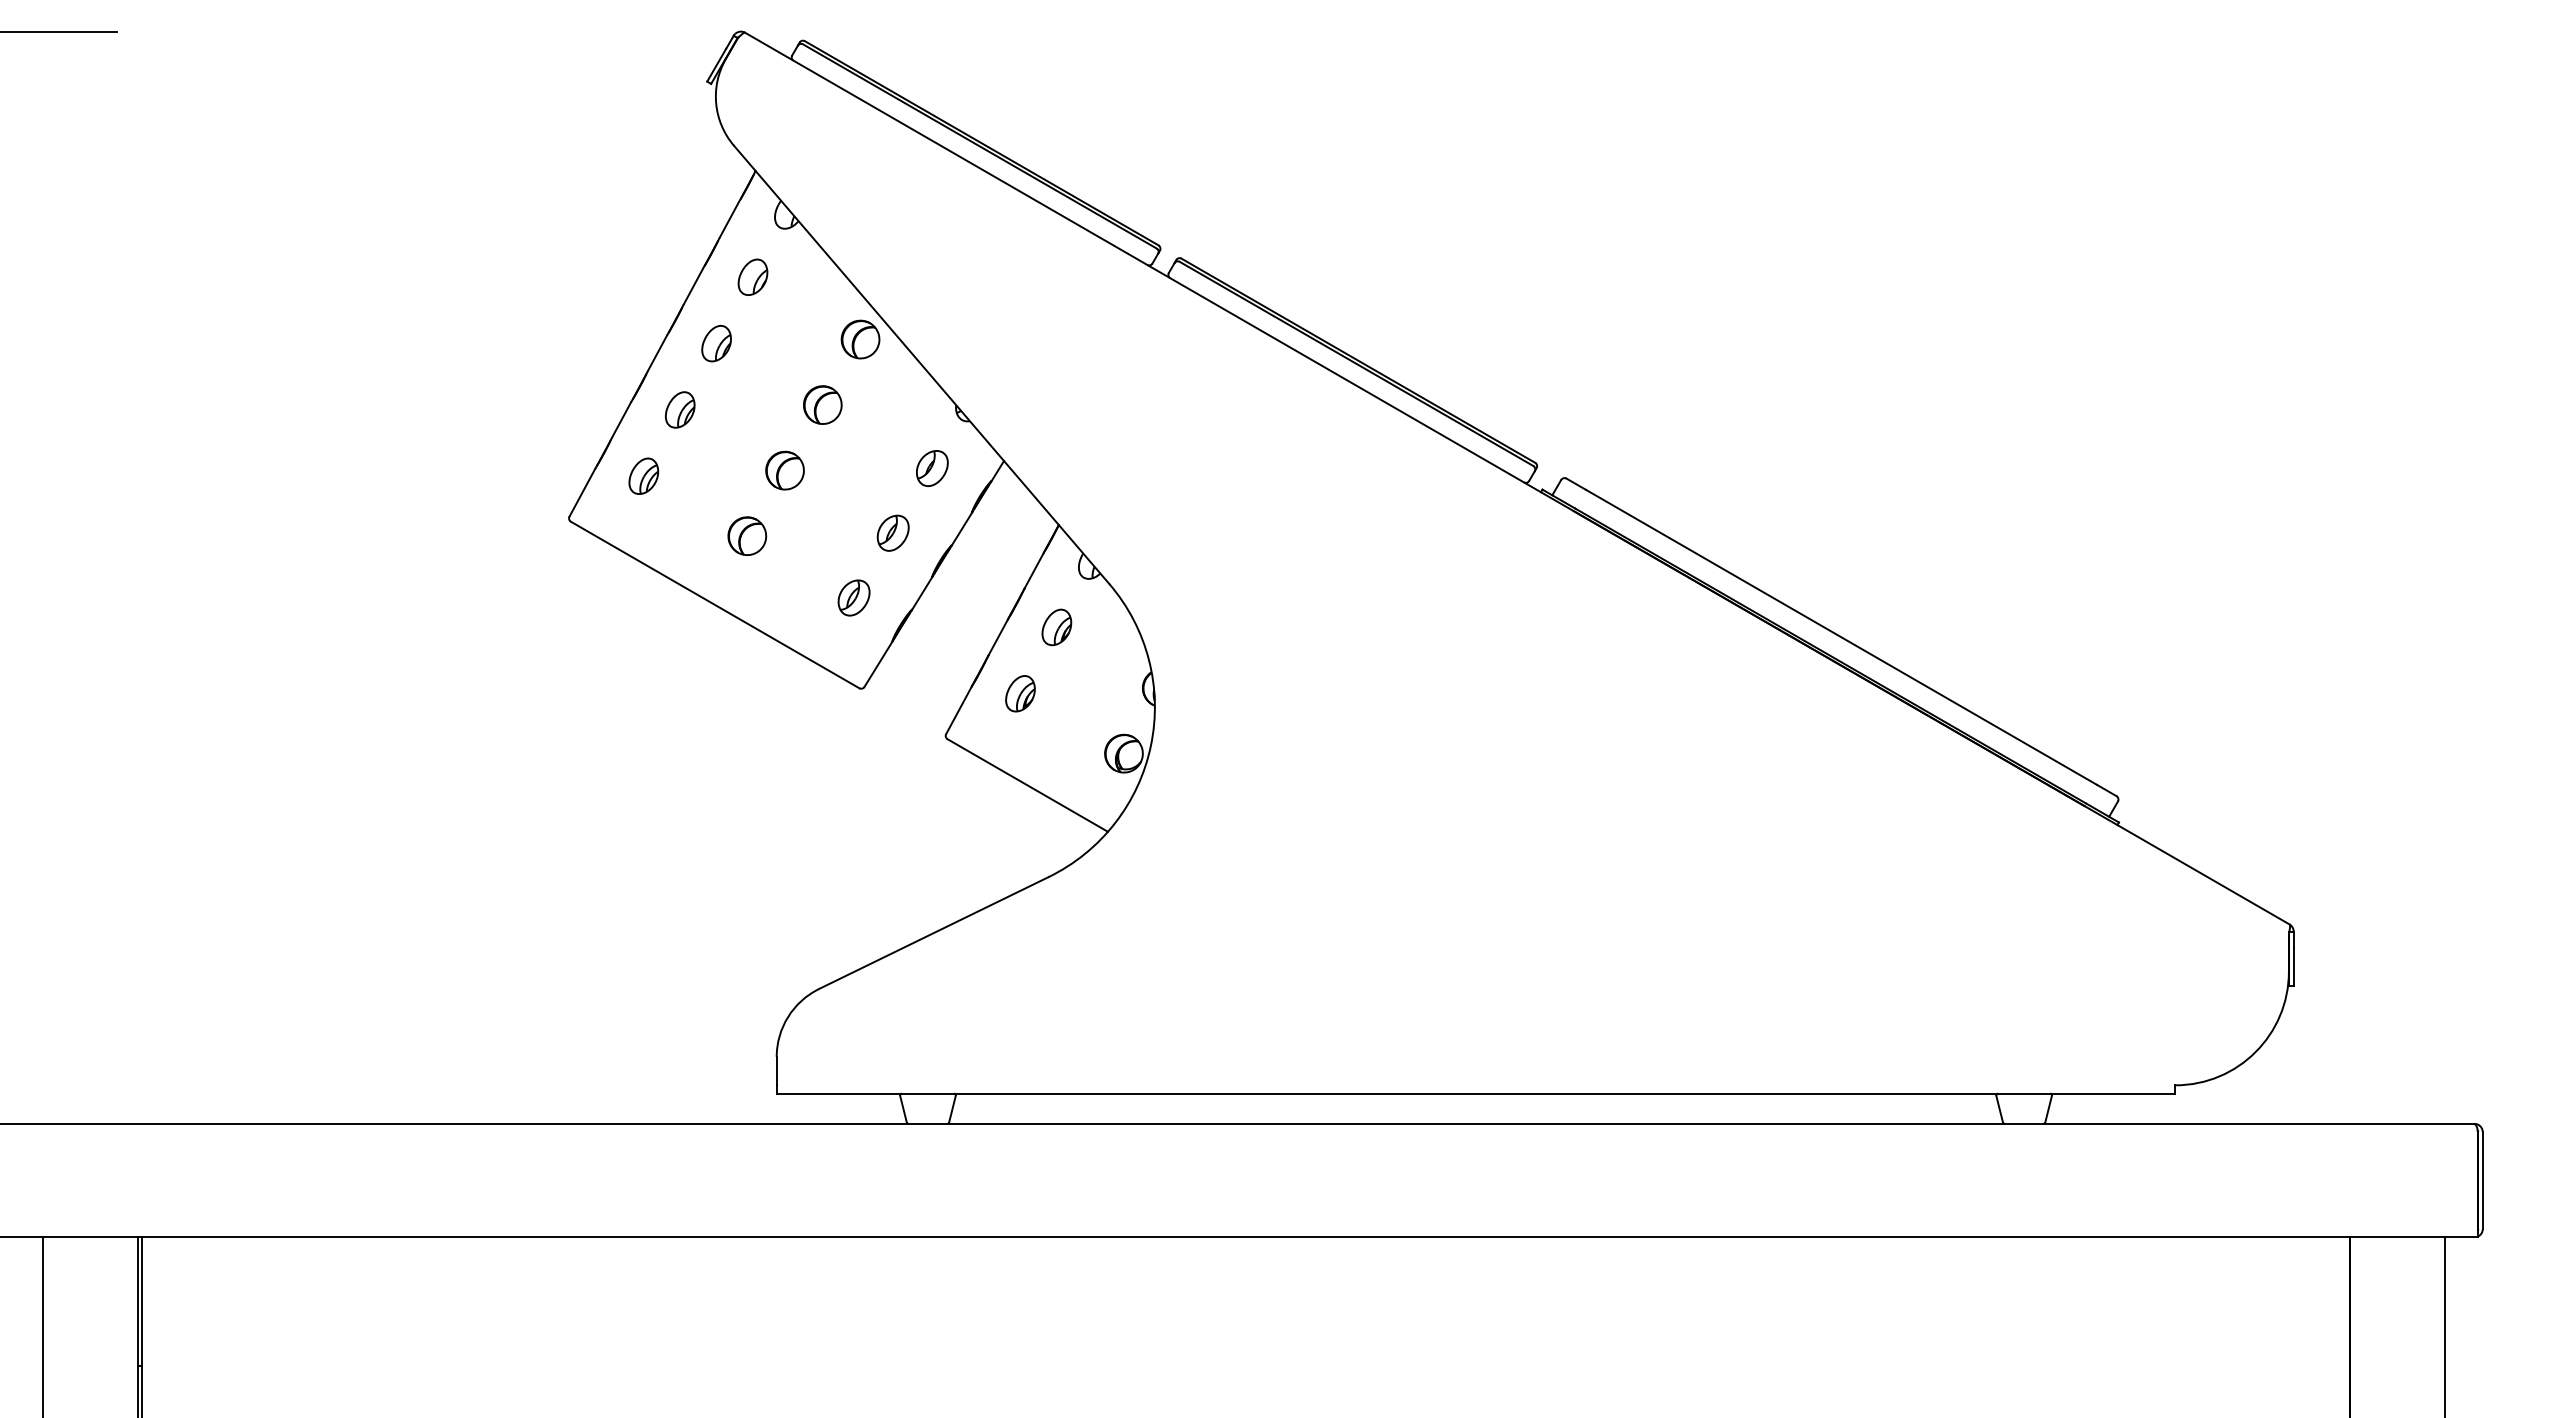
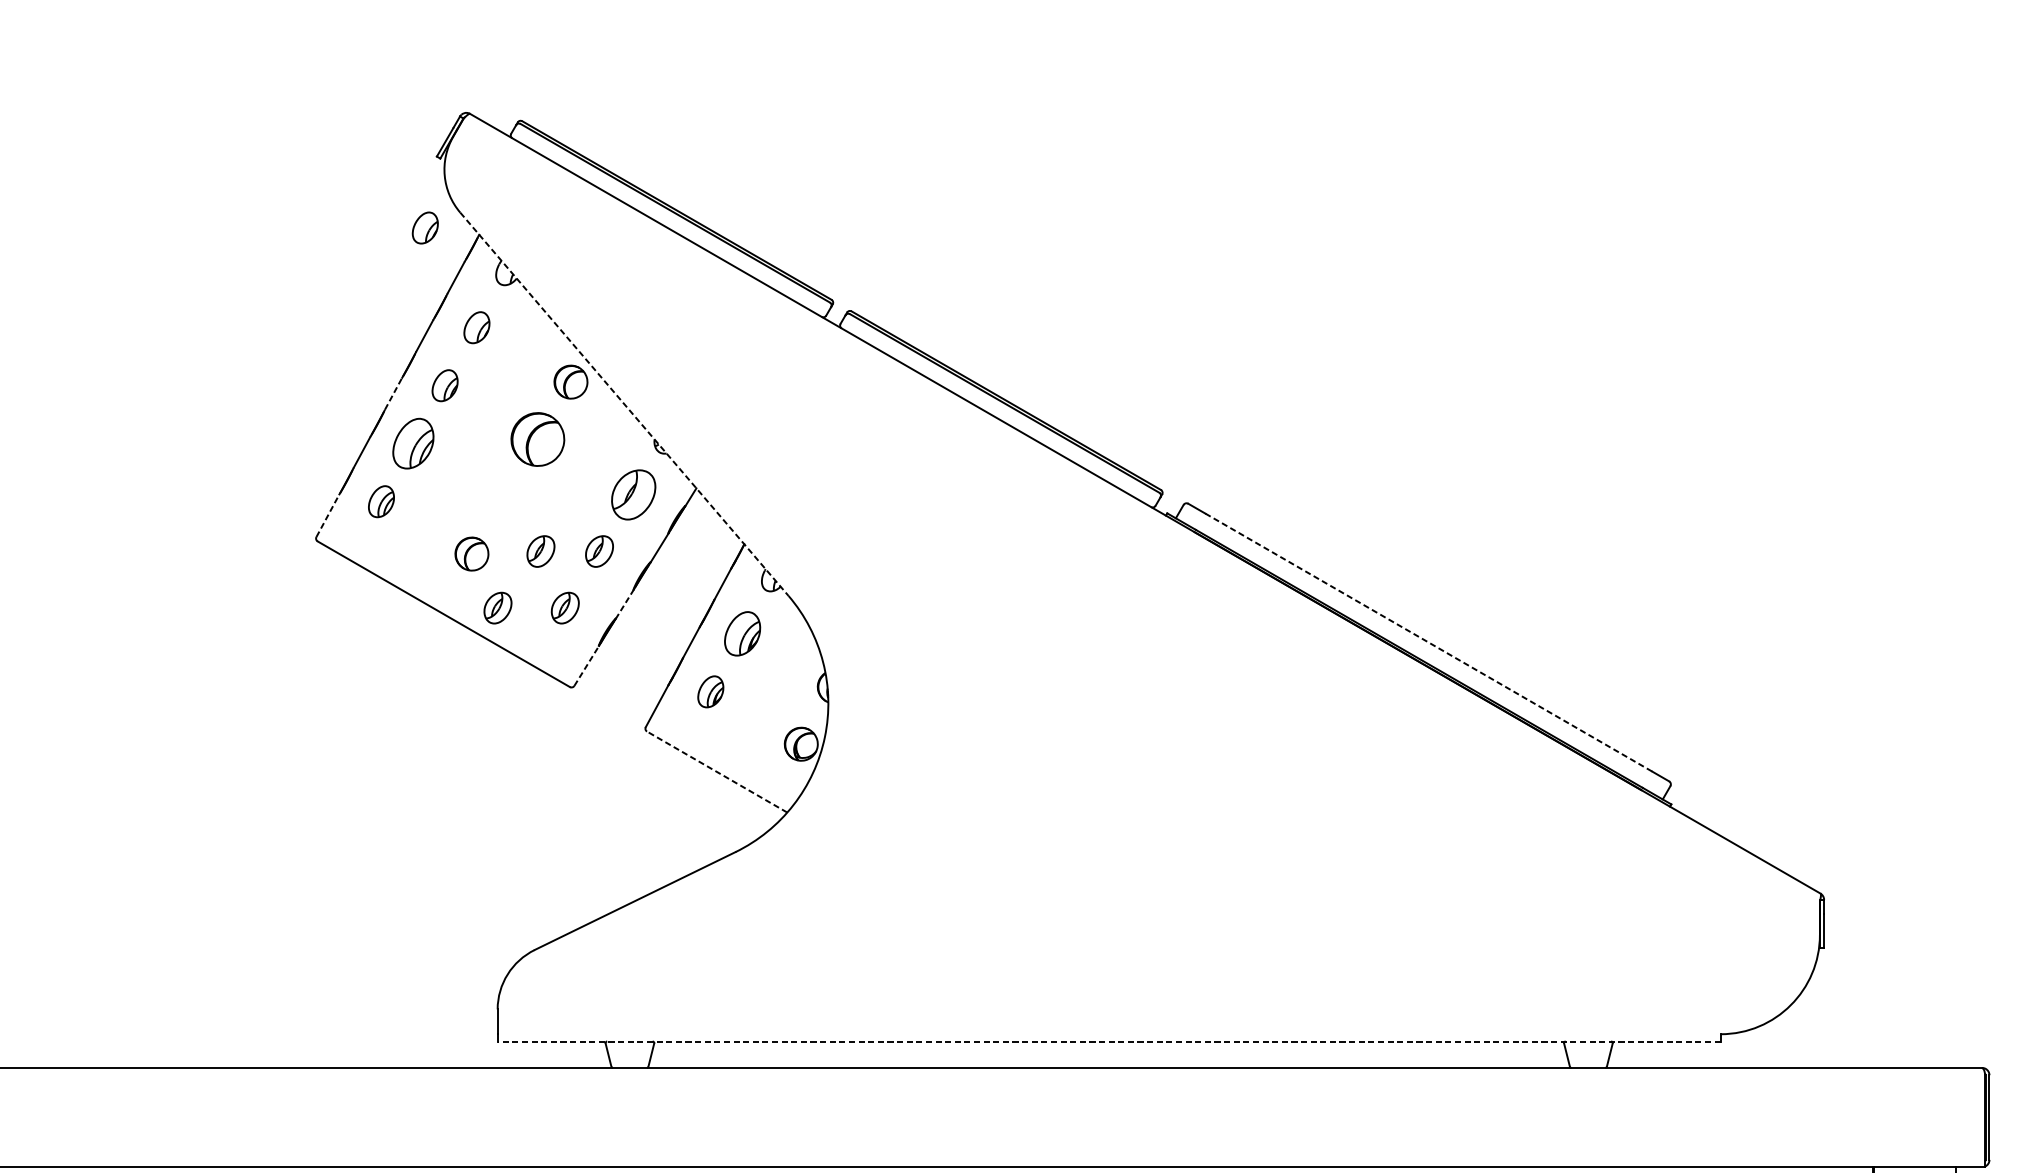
part: (693, 162) -> (424, 227), added
line: (657, 352) -> (393, 393), solid -> dashed
line: (921, 364) -> (624, 403), solid -> dashed
part: (822, 404) -> (537, 438), size x1.6
part: (679, 409) -> (412, 443), size x1.6
part: (932, 468) -> (633, 494), size x1.6
part: (784, 470) -> (504, 496), removed
line: (582, 492) -> (327, 515), solid -> dashed
part: (825, 532) -> (540, 550), added
line: (922, 593) -> (625, 604), solid -> dashed
part: (776, 597) -> (497, 607), added
part: (1056, 627) -> (742, 633), size x1.4
line: (1841, 637) -> (1428, 642), solid -> dashed
line: (878, 663) -> (586, 665), solid -> dashed
line: (1027, 785) -> (716, 772), solid -> dashed
line: (1475, 1093) -> (1108, 1041), solid -> dashed

